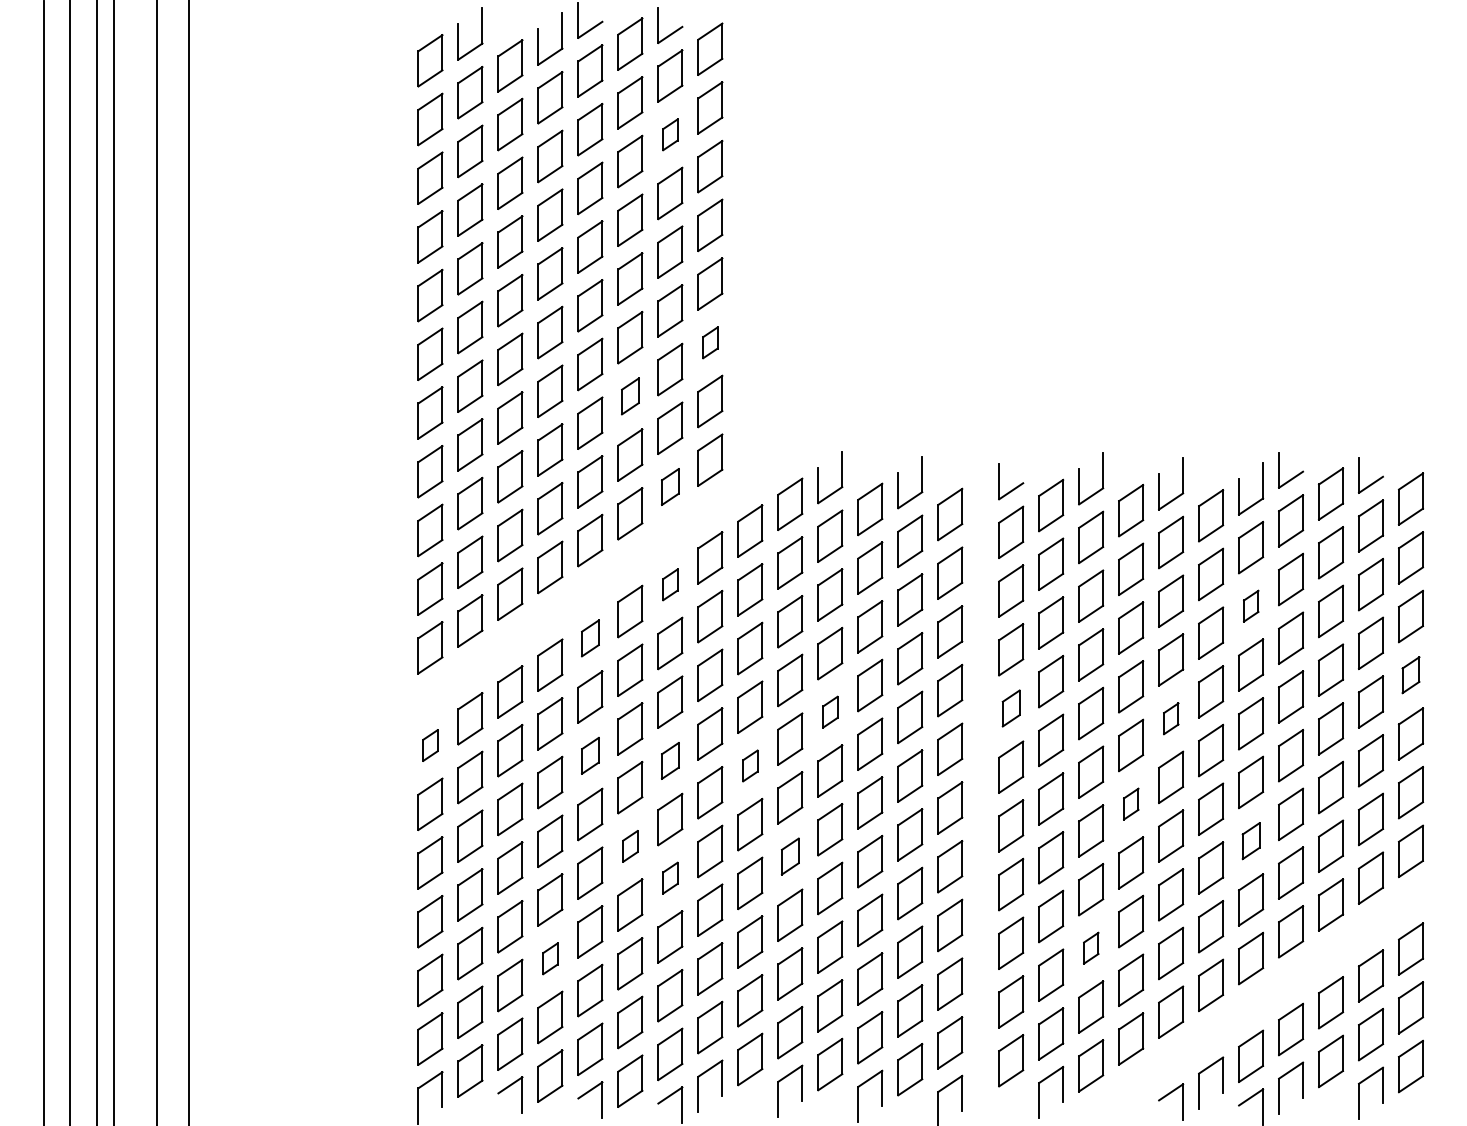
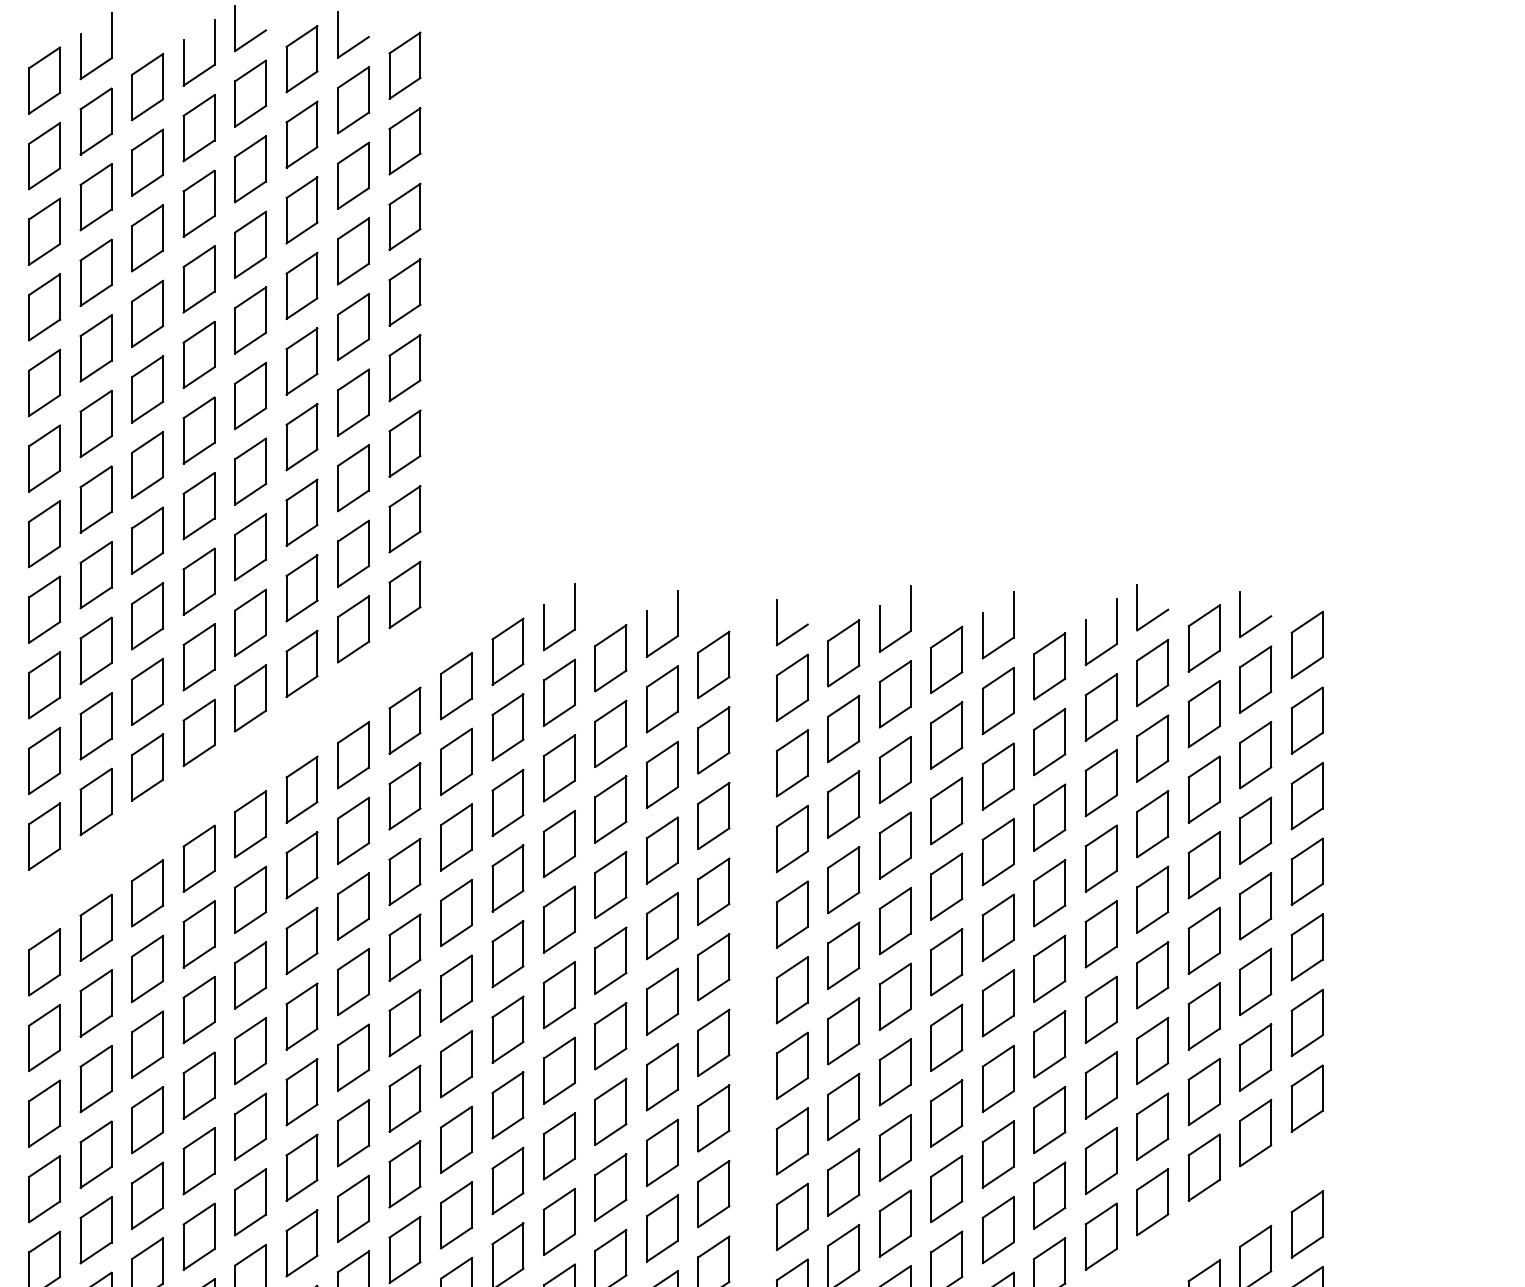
part: (670, 134) -> (353, 175), size x1.67
part: (710, 342) -> (405, 443), size x1.67
part: (630, 396) -> (302, 512), size x1.43
part: (670, 486) -> (353, 628), size x1.43
part: (670, 584) -> (353, 754), size x1.67
part: (1251, 605) -> (1101, 781), size x1.67
part: (590, 638) -> (250, 824), size x1.43
part: (1410, 674) -> (1306, 870), size x1.43
part: (1011, 708) -> (792, 914), size x1.43
part: (830, 711) -> (559, 918), size x1.67
part: (1171, 718) -> (998, 927), size x1.67
part: (430, 745) -> (44, 962), size x1.67
part: (590, 755) -> (250, 975), size x1.43
part: (670, 760) -> (353, 981), size x1.43
part: (750, 765) -> (456, 988), size x1.67
part: (1131, 803) -> (947, 1036), size x1.67
part: (1251, 840) -> (1101, 1084), size x1.43
part: (630, 846) -> (302, 1092), size x1.67
part: (790, 856) -> (508, 1105), size x1.43
part: (670, 877) -> (353, 1132), size x1.67
part: (1091, 947) -> (895, 1222), size x1.67
part: (550, 958) -> (199, 1236), size x1.67

